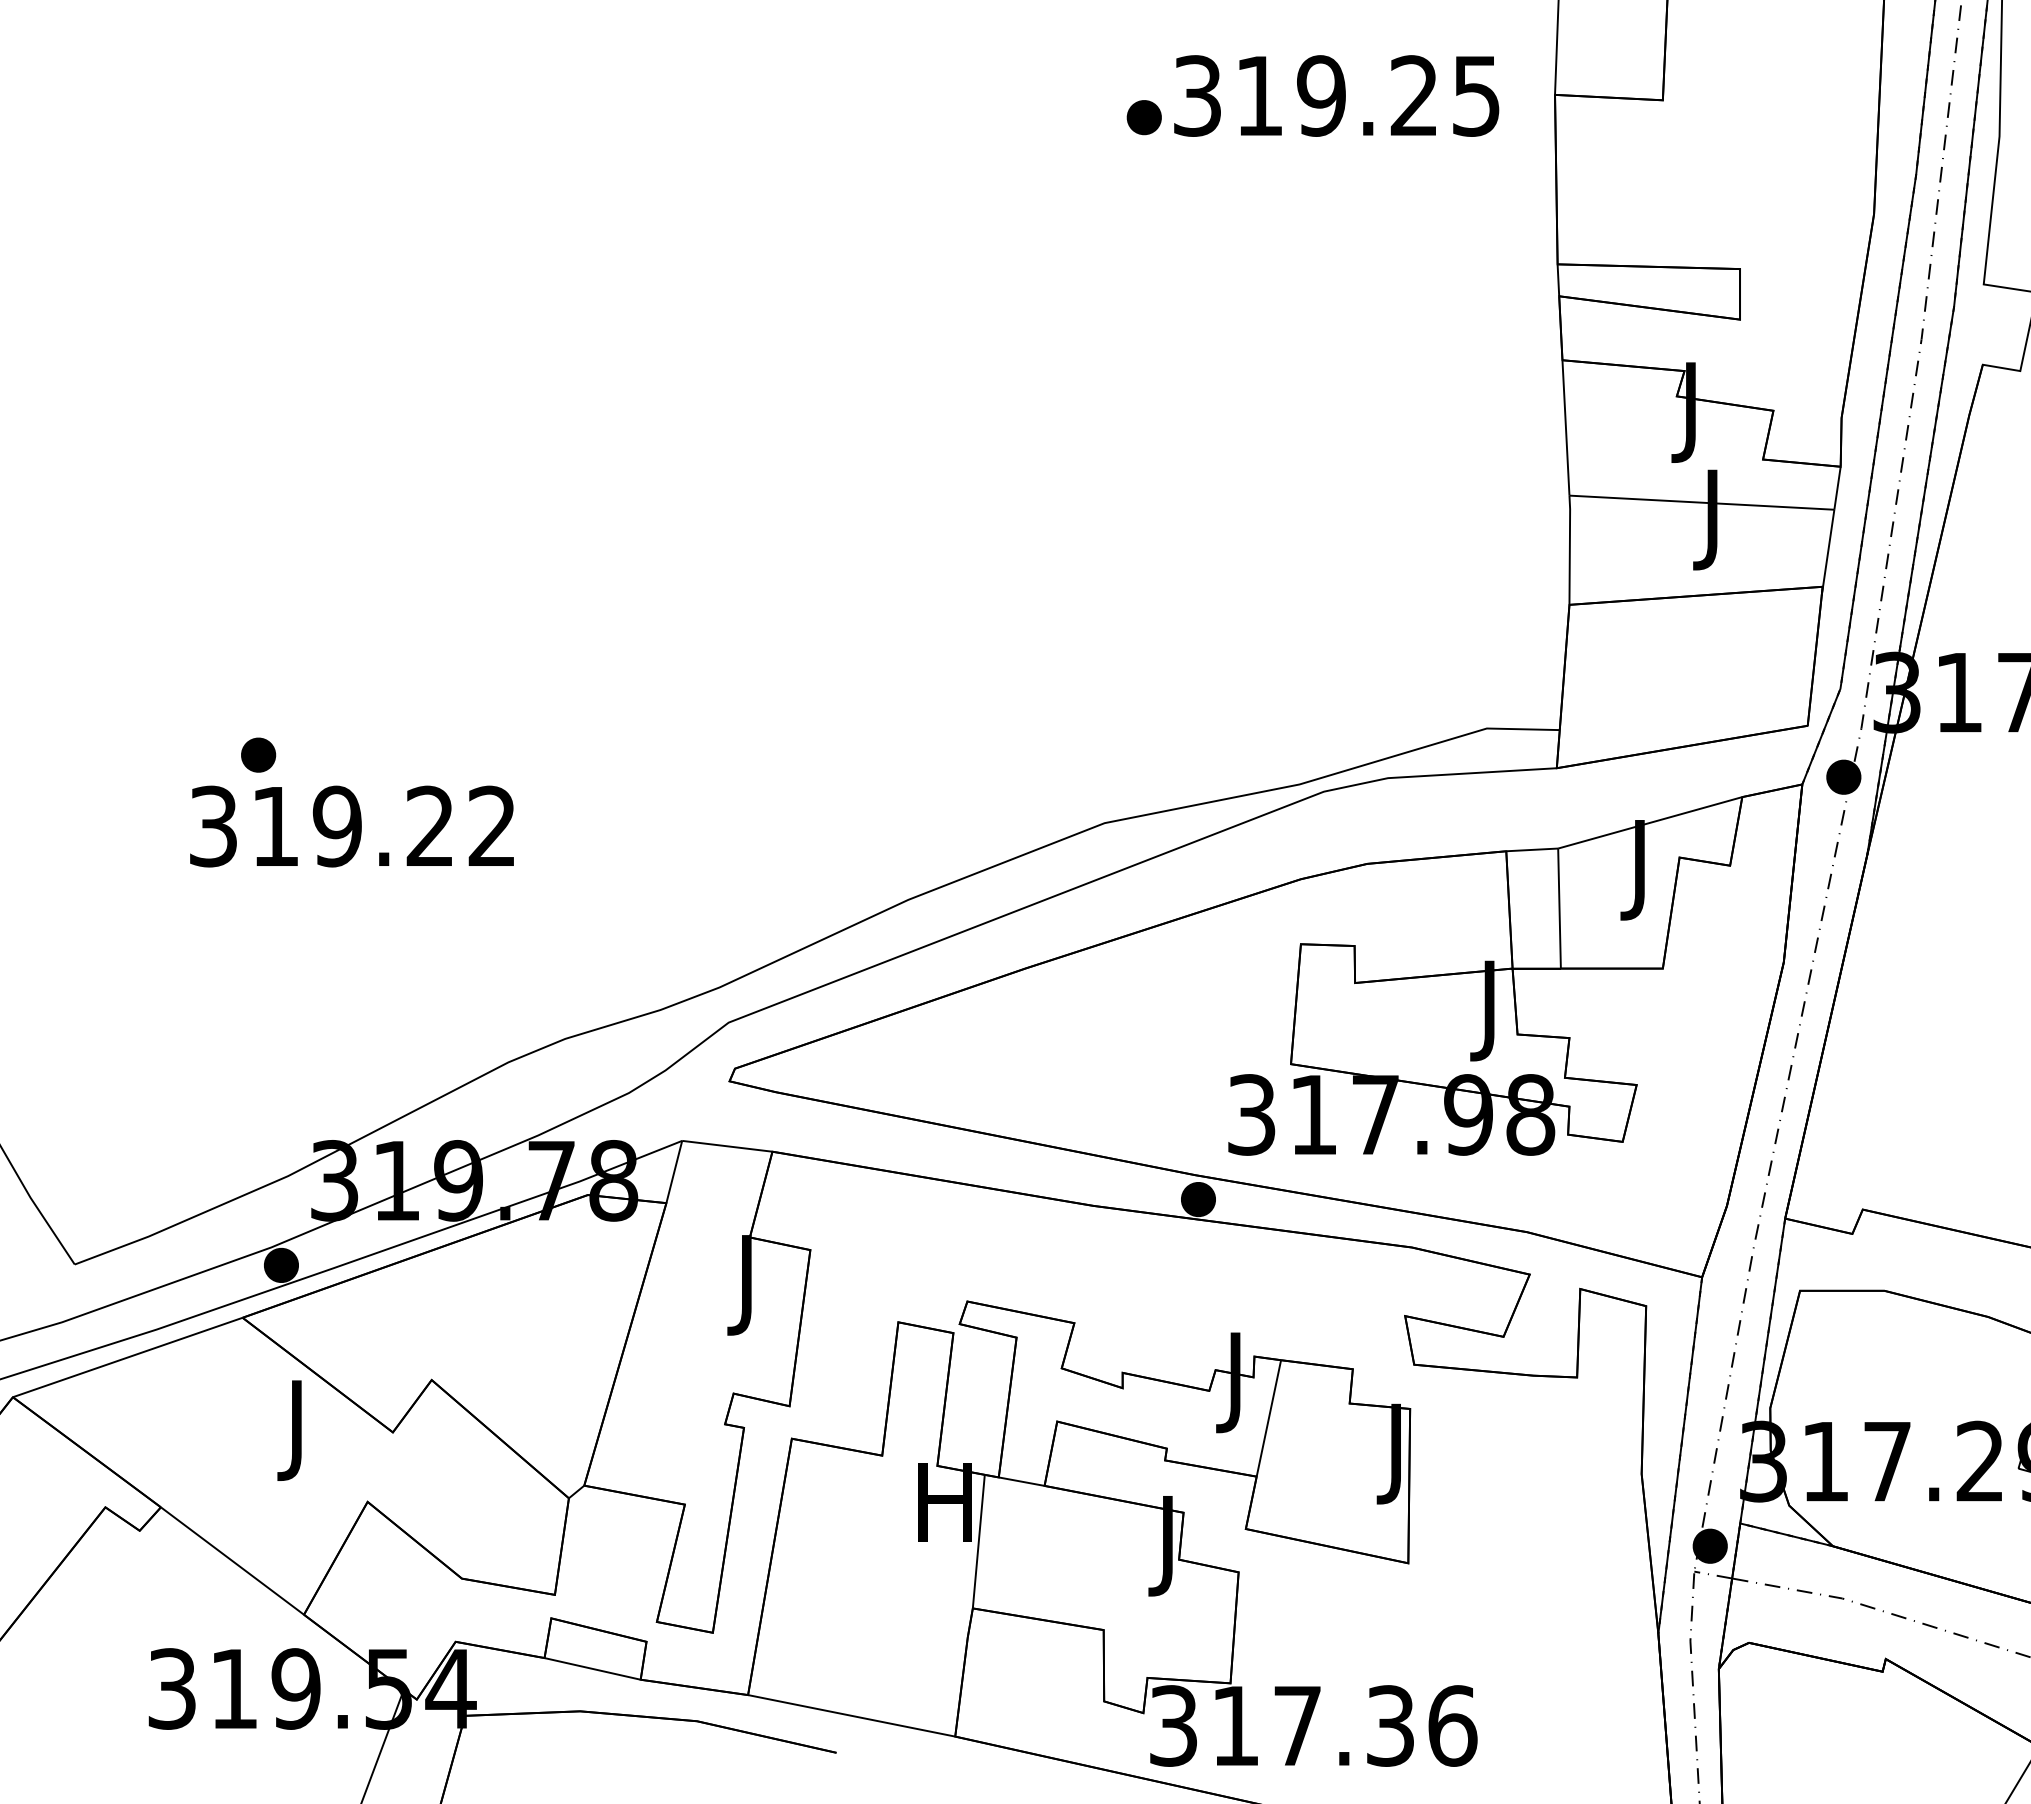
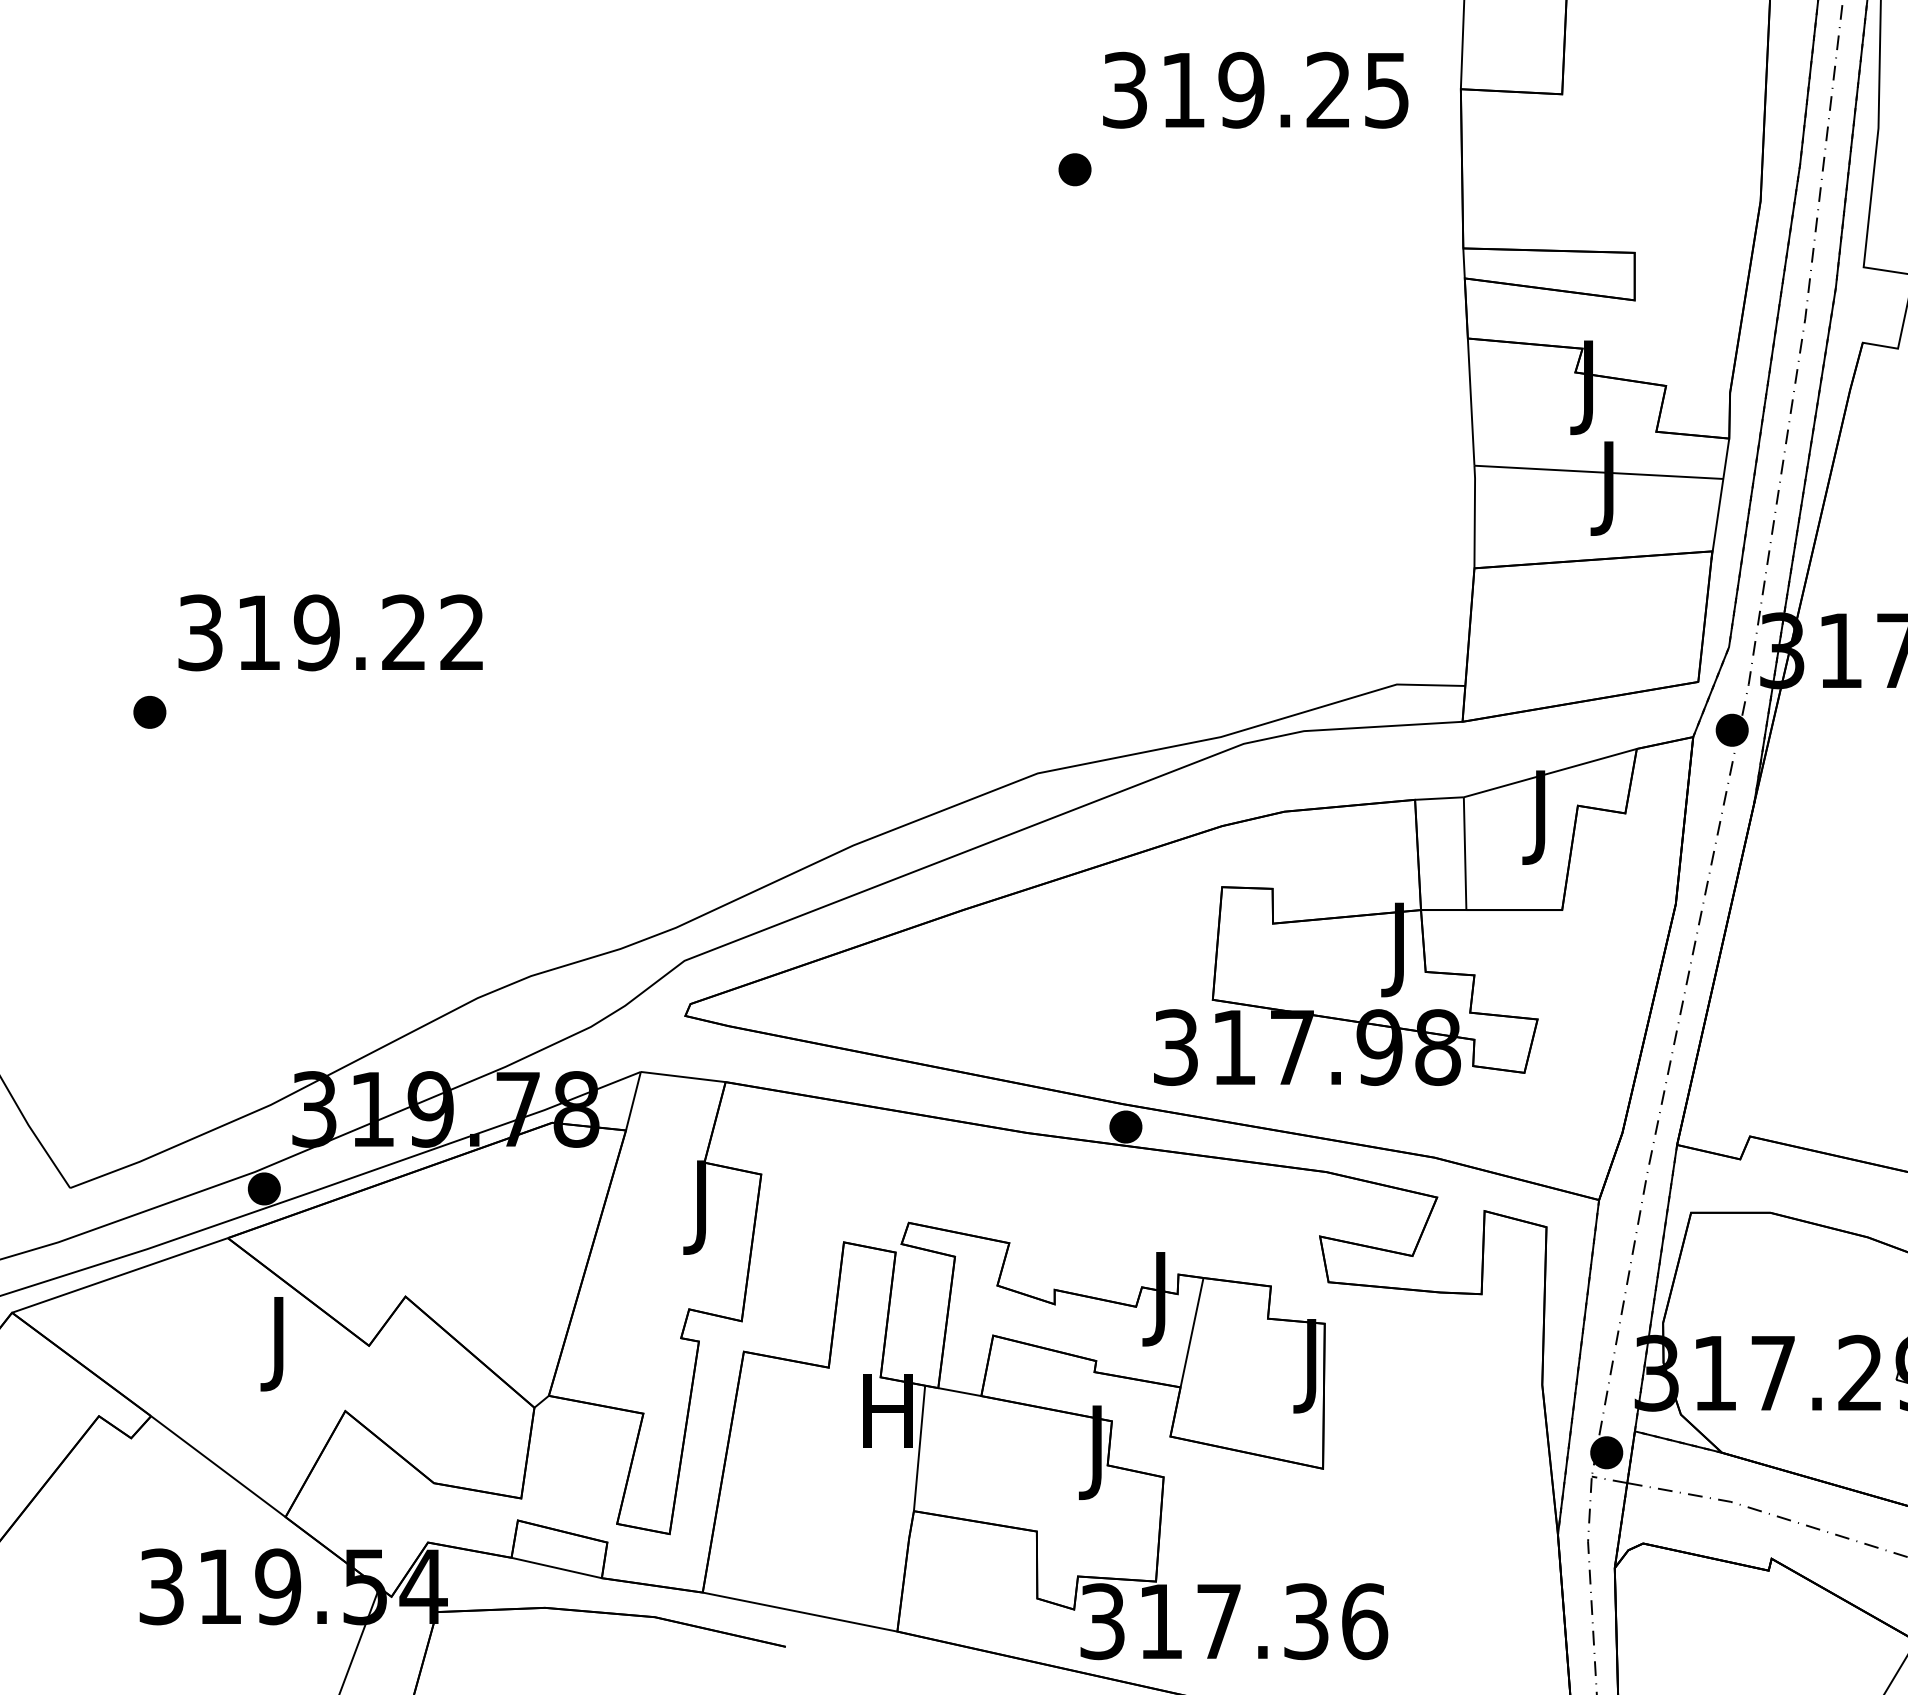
part: (1143, 117) -> (1074, 169), moved
part: (258, 754) -> (149, 711), moved
text: (351, 826) -> (330, 632), moved

